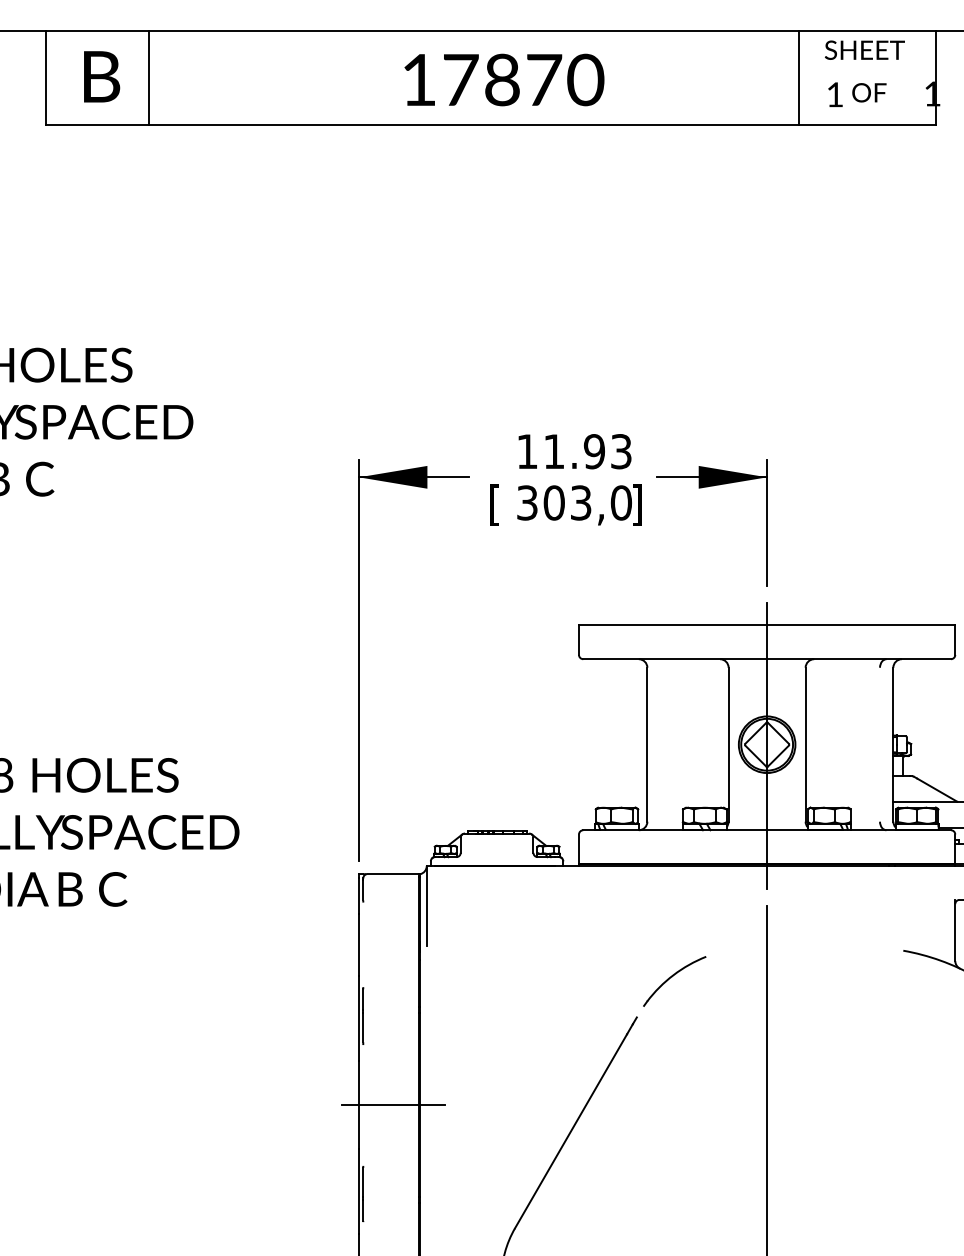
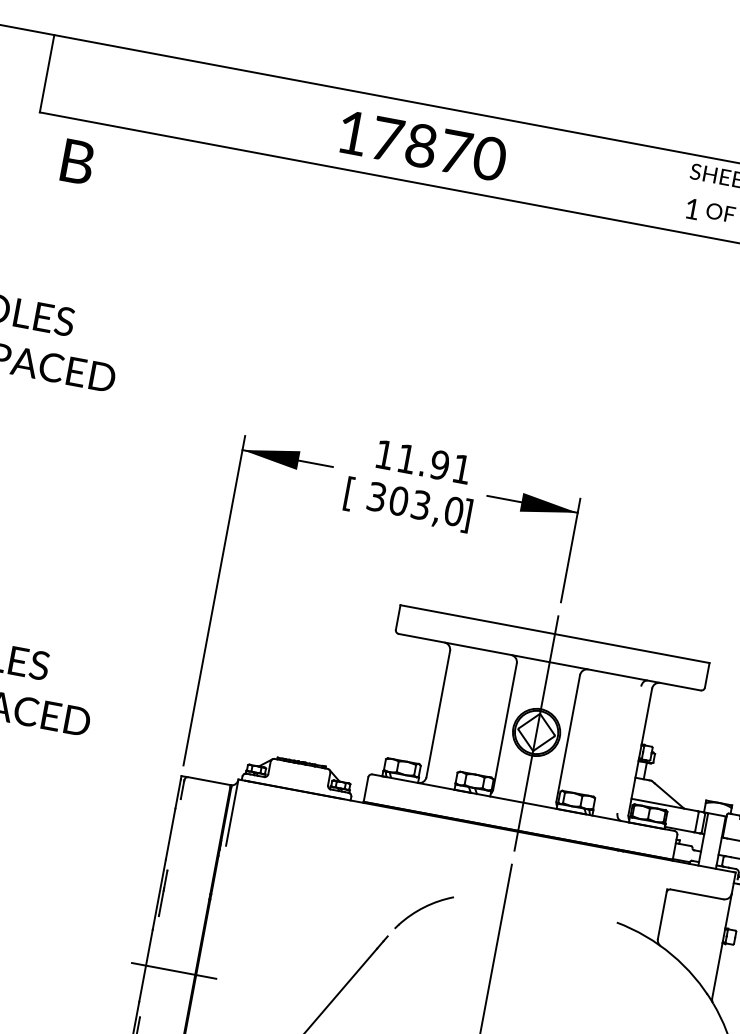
text: (102, 76) -> (78, 161), moved
line: (148, 77) -> (131, 89), removed
line: (798, 77) -> (664, 189), removed
text: (621, 451) -> (462, 469), 11.93 -> 11.91

